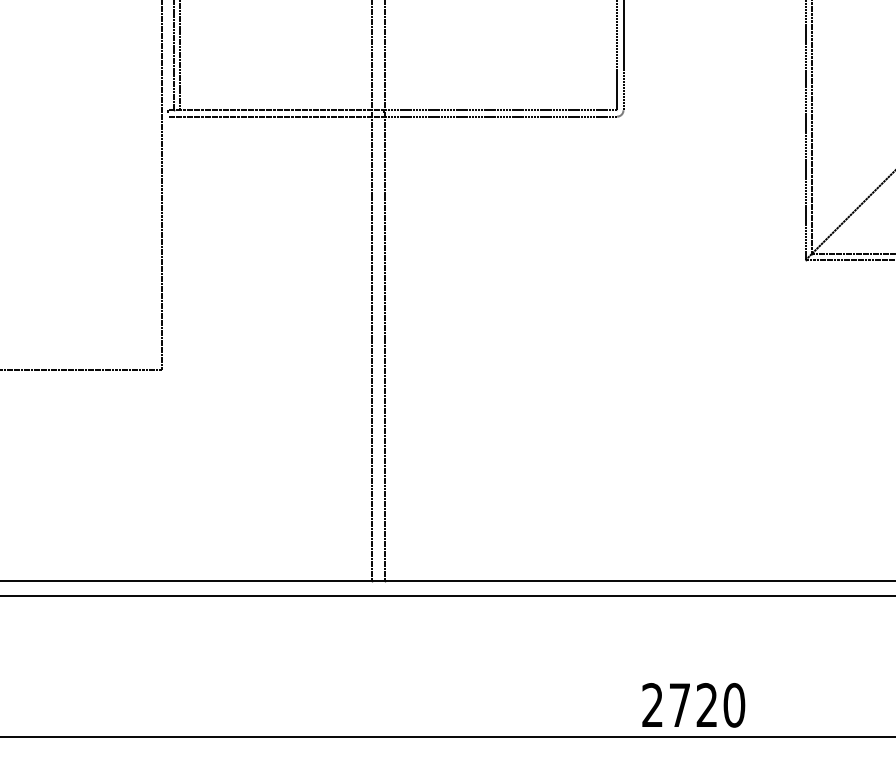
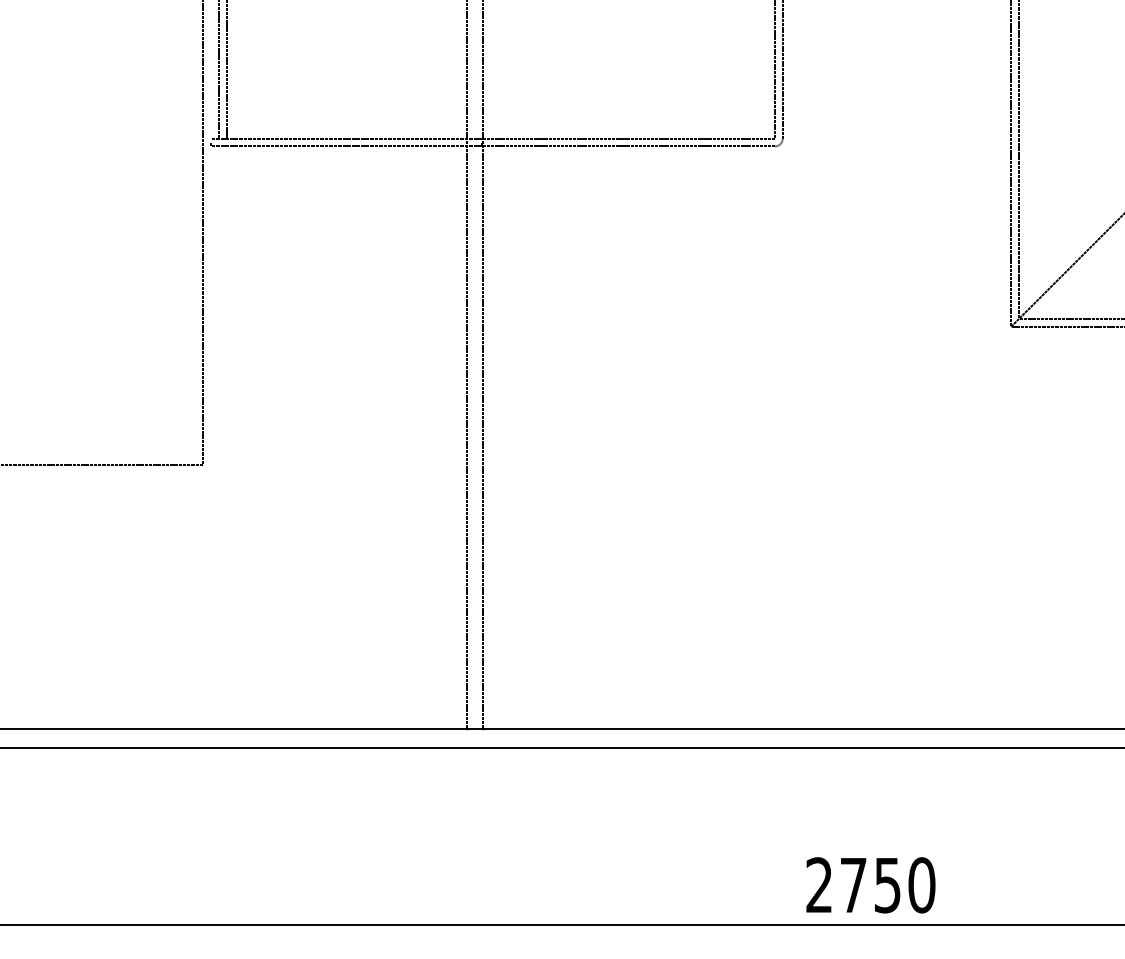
text: (706, 705) -> (886, 885), 2720 -> 2750

